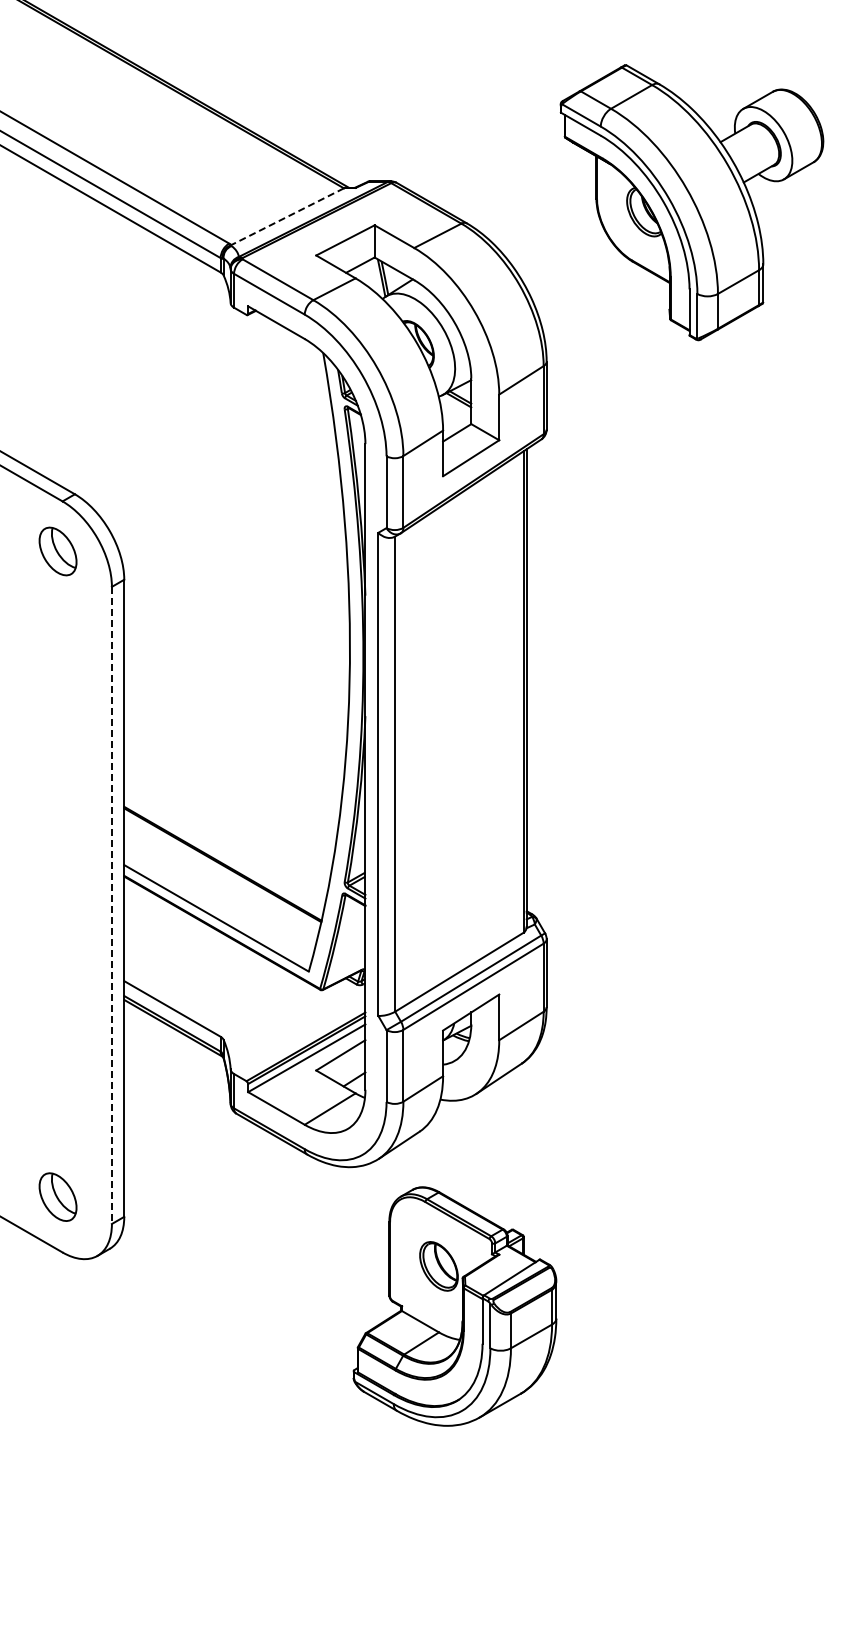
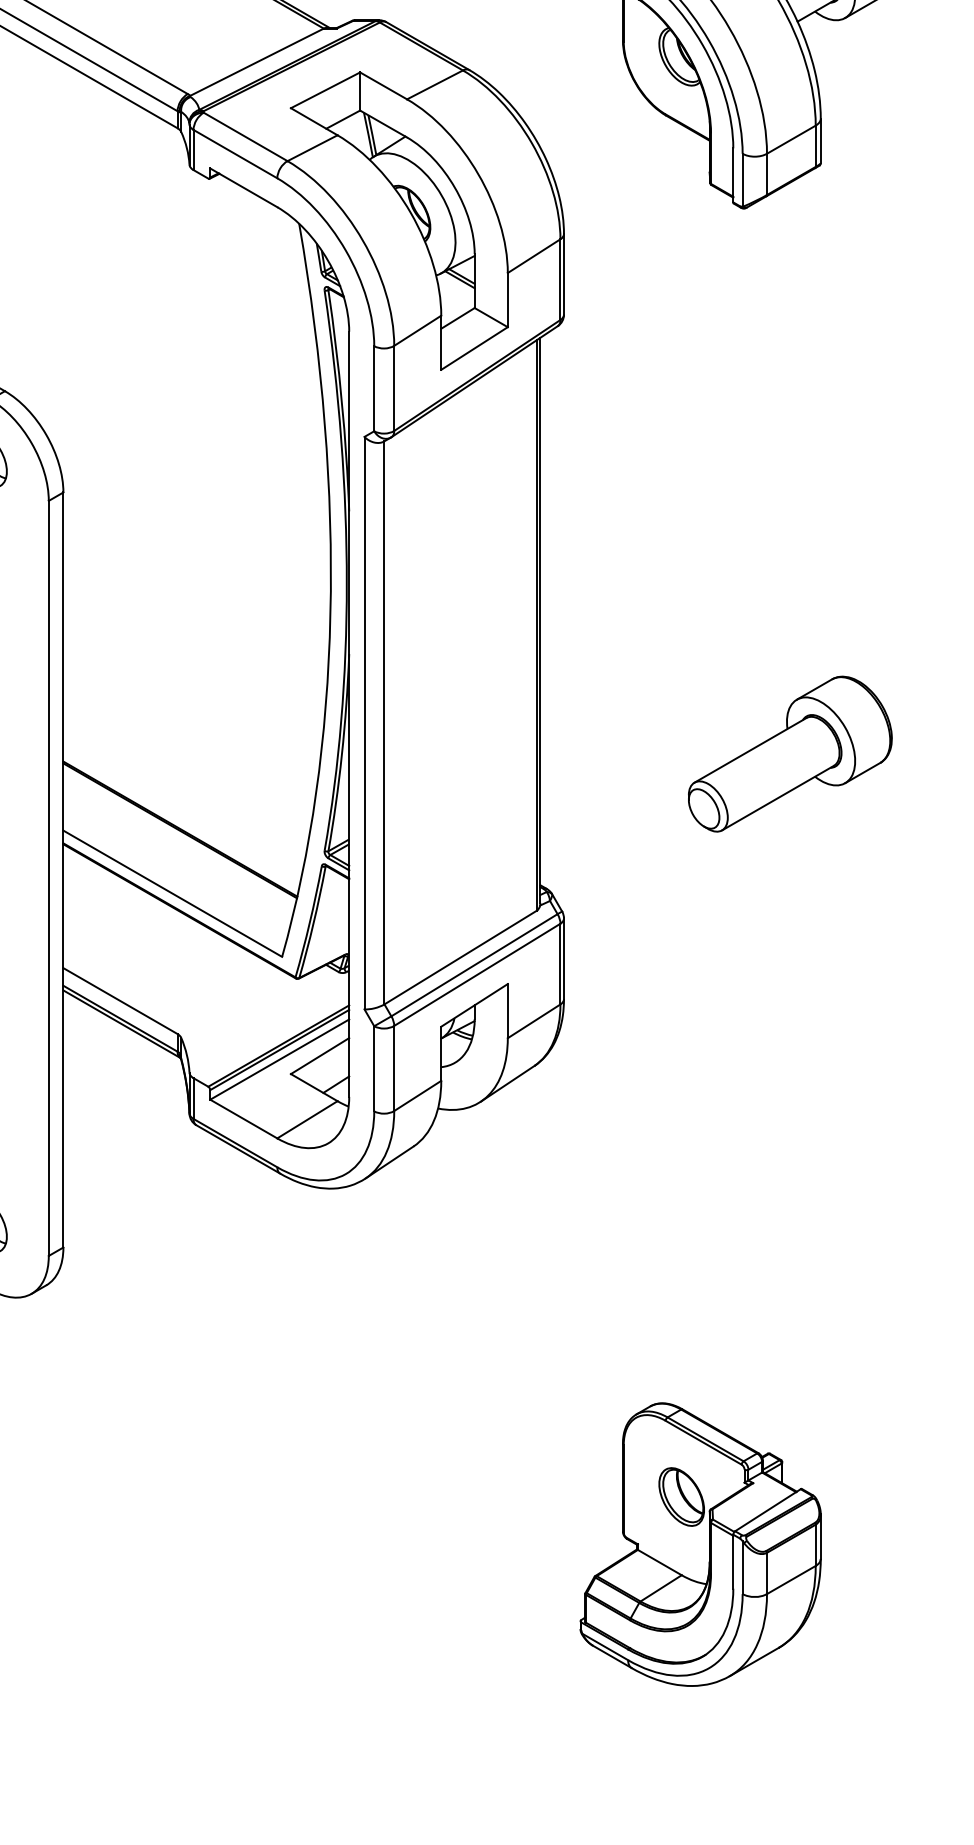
line: (287, 216) -> (256, 61), dashed -> solid
part: (737, 800) -> (790, 754), added
line: (111, 905) -> (48, 878), dashed -> solid
part: (454, 1306) -> (700, 1544), moved

